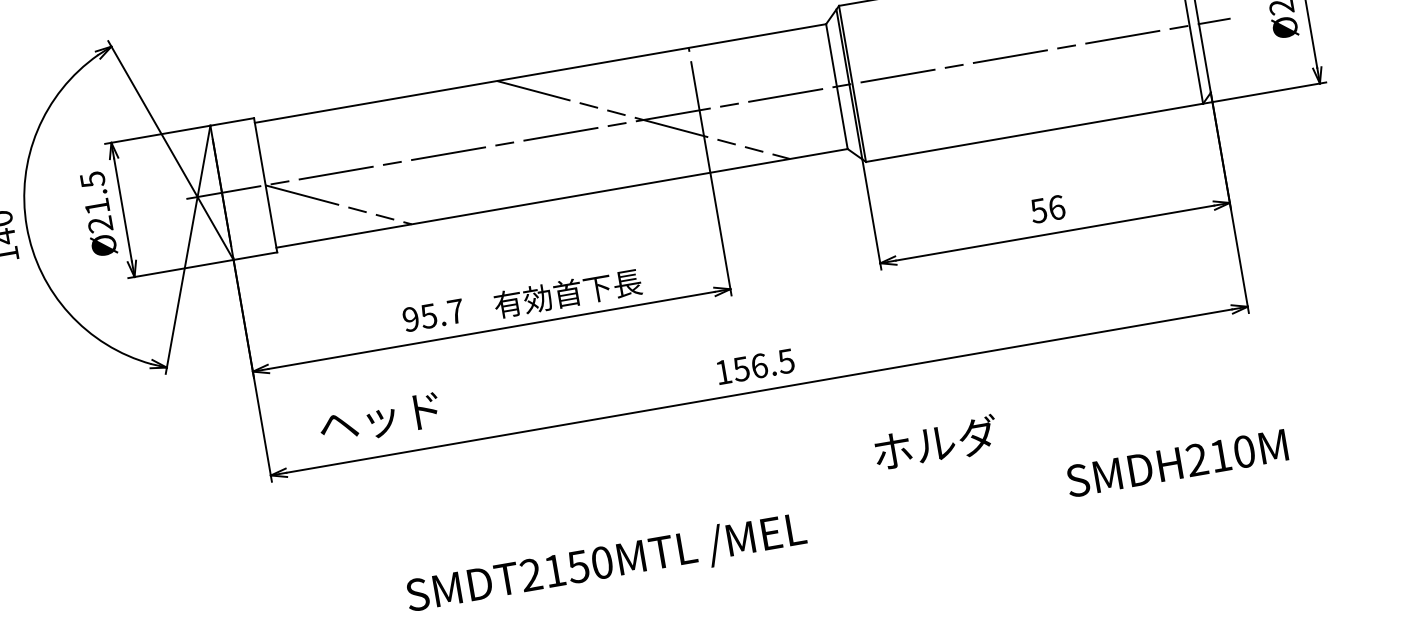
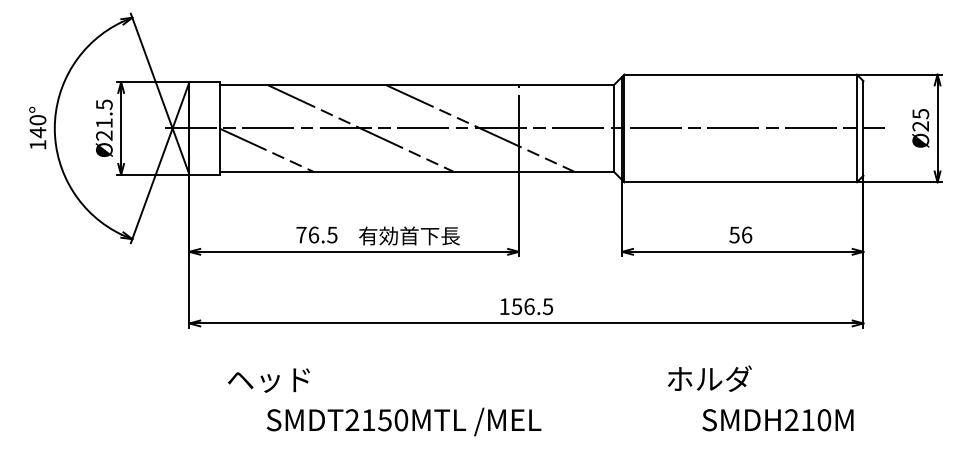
line: (469, 150) -> (360, 128), added
text: (432, 314) -> (316, 234), 95.7 -> 76.5
text: (379, 419) -> (268, 380), moved
text: (935, 442) -> (709, 378), moved
text: (1176, 463) -> (777, 420), moved

